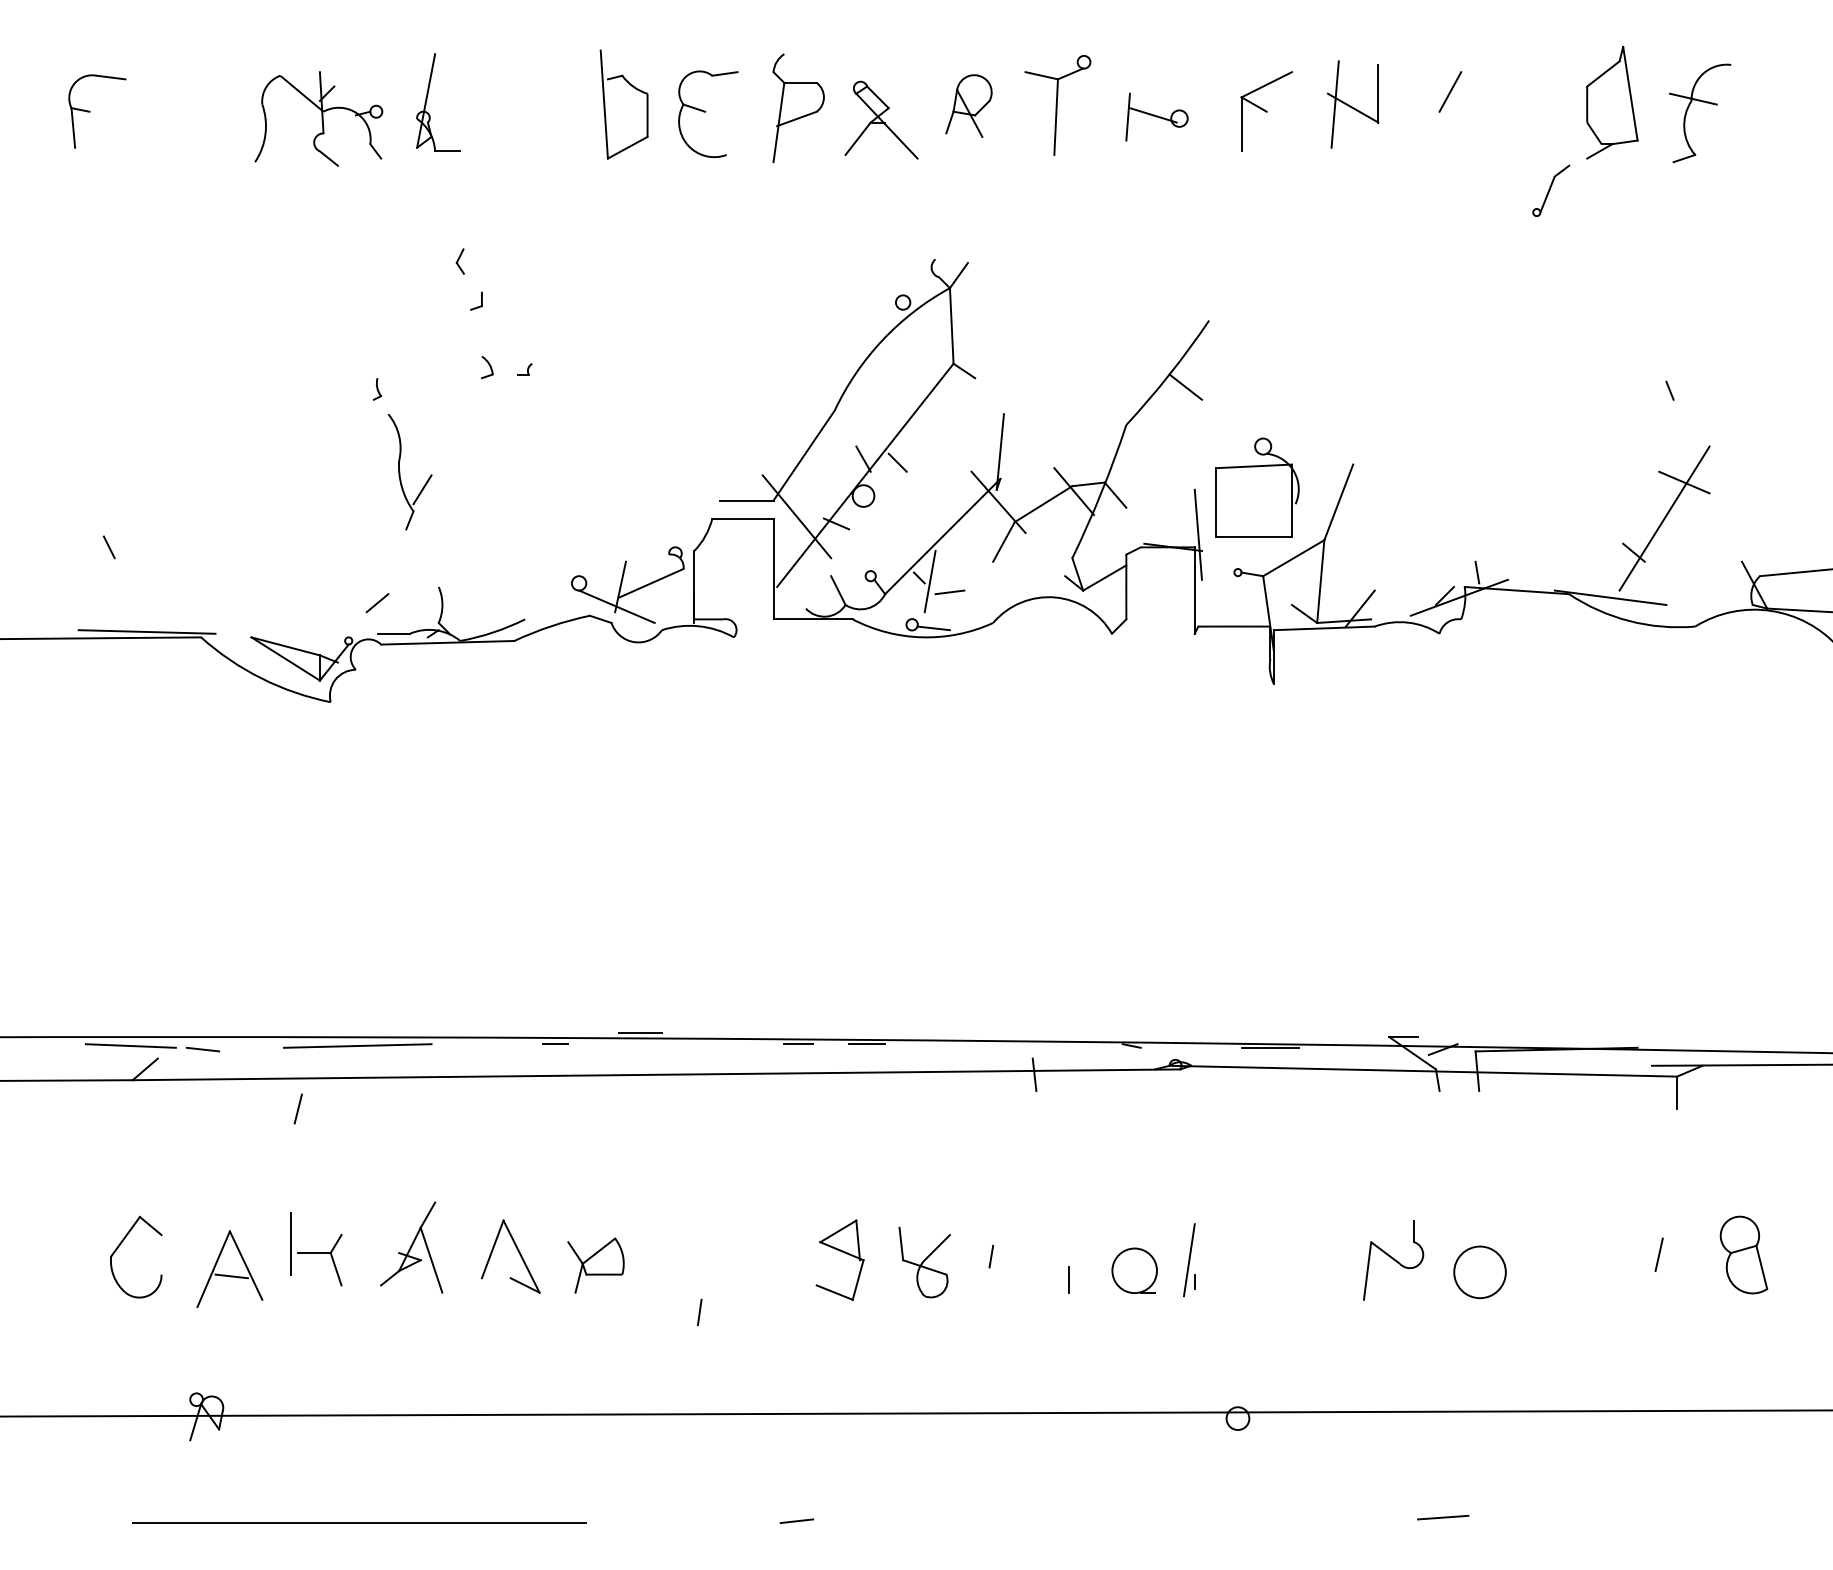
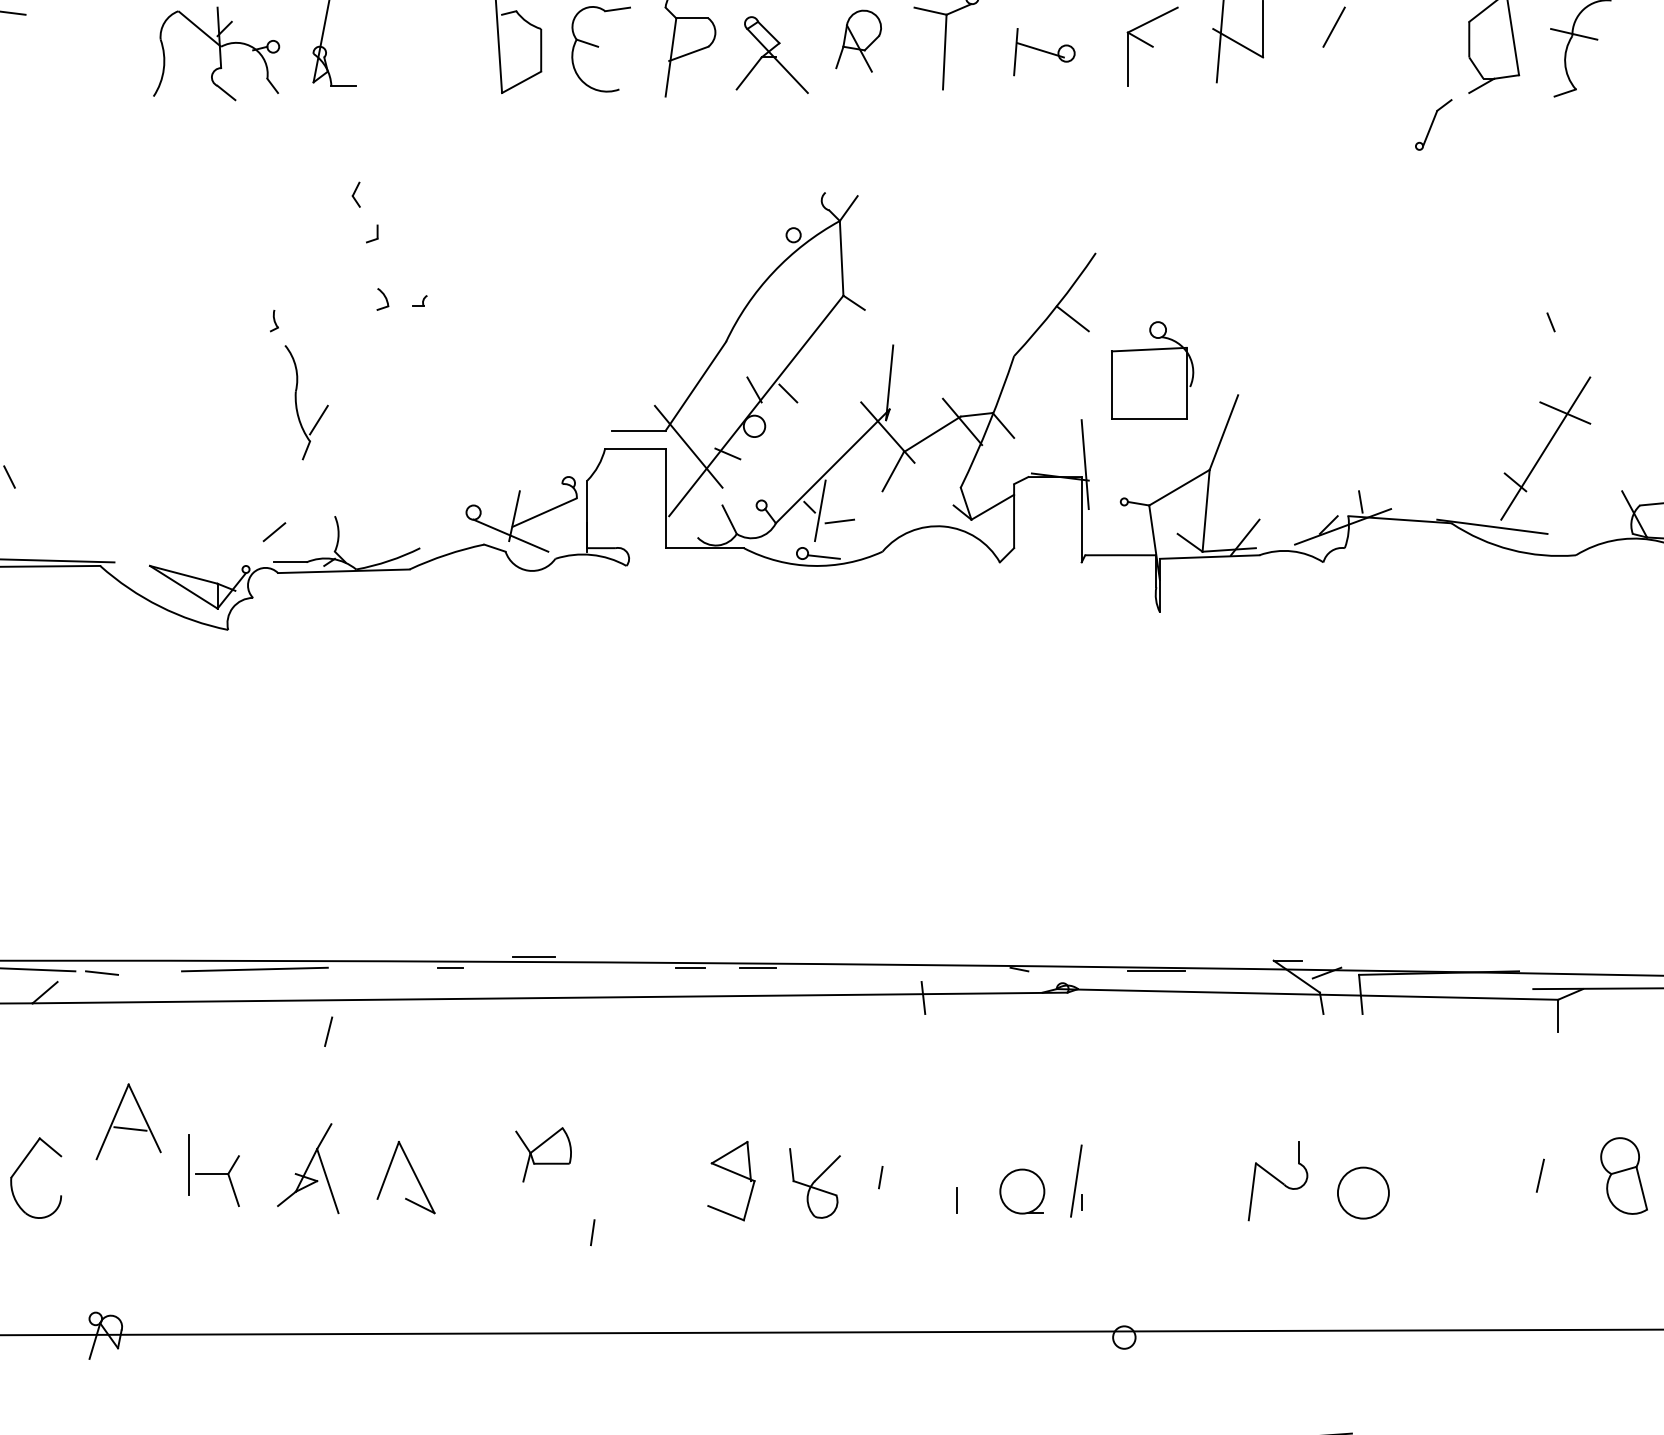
part: (1257, 487) -> (1152, 370), moved
line: (297, 1108) -> (327, 1031), moved
part: (595, 1265) -> (543, 1154), moved
part: (226, 1274) -> (125, 1127), moved

